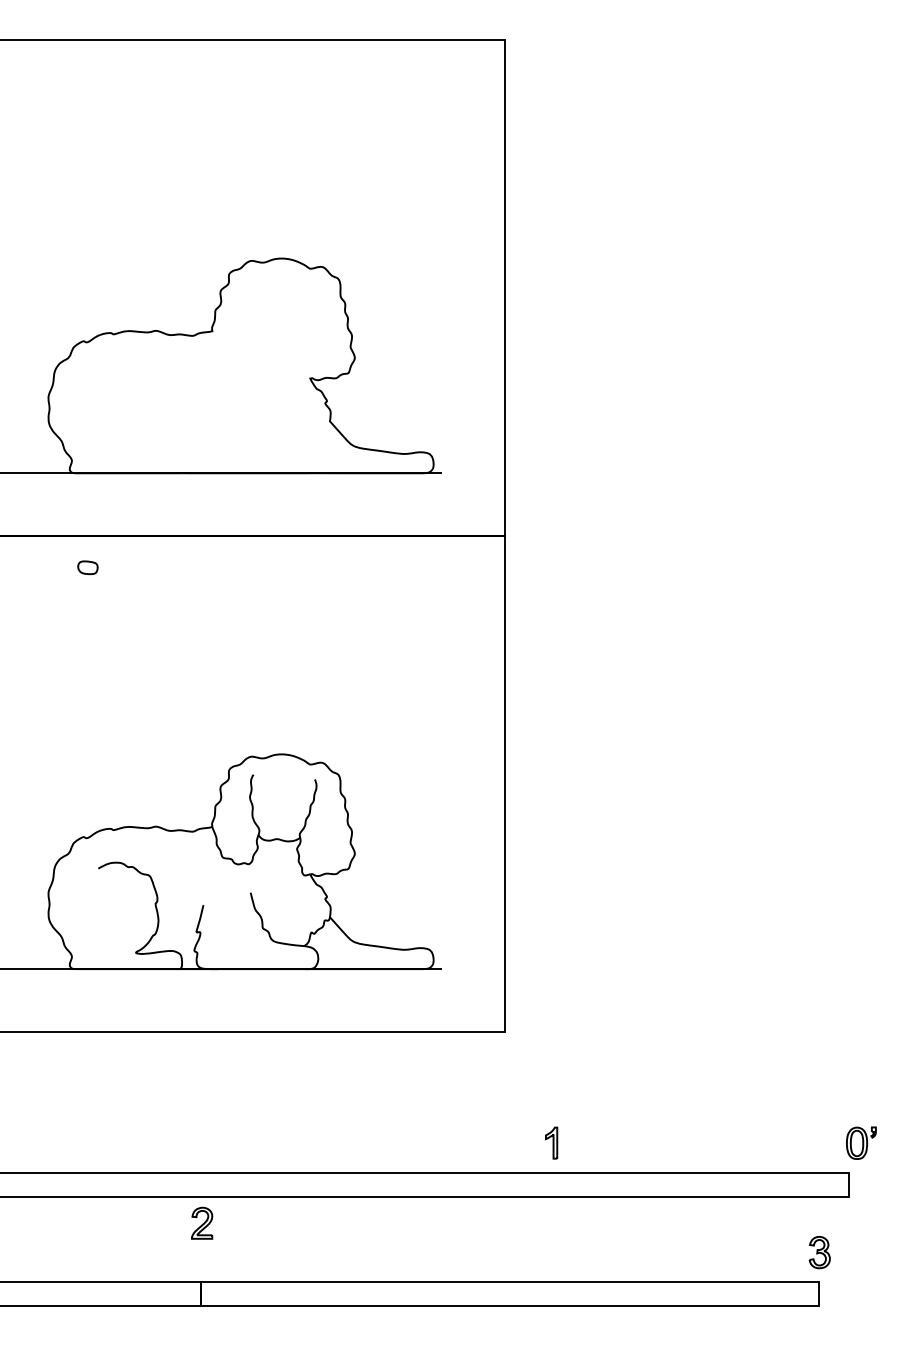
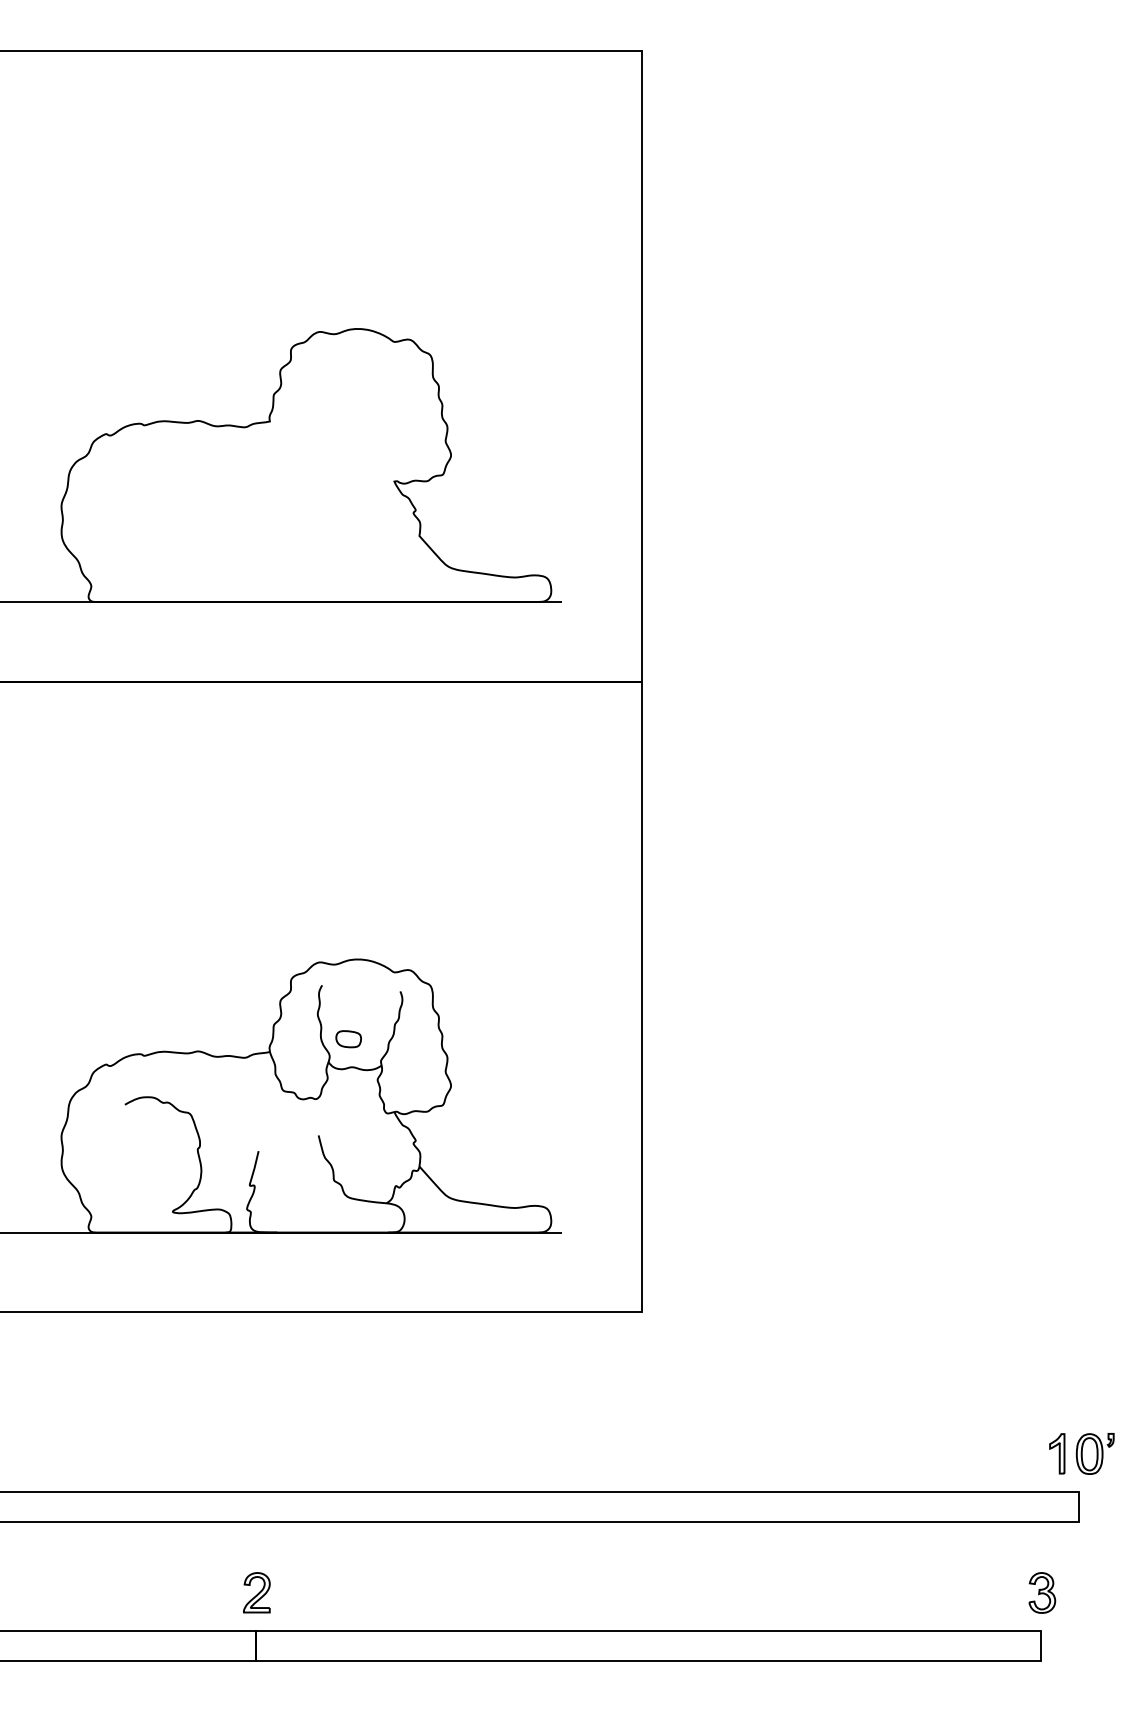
part: (87, 568) -> (348, 1039), moved
part: (551, 1142) -> (1057, 1453), moved
part: (201, 1223) -> (256, 1592), moved

